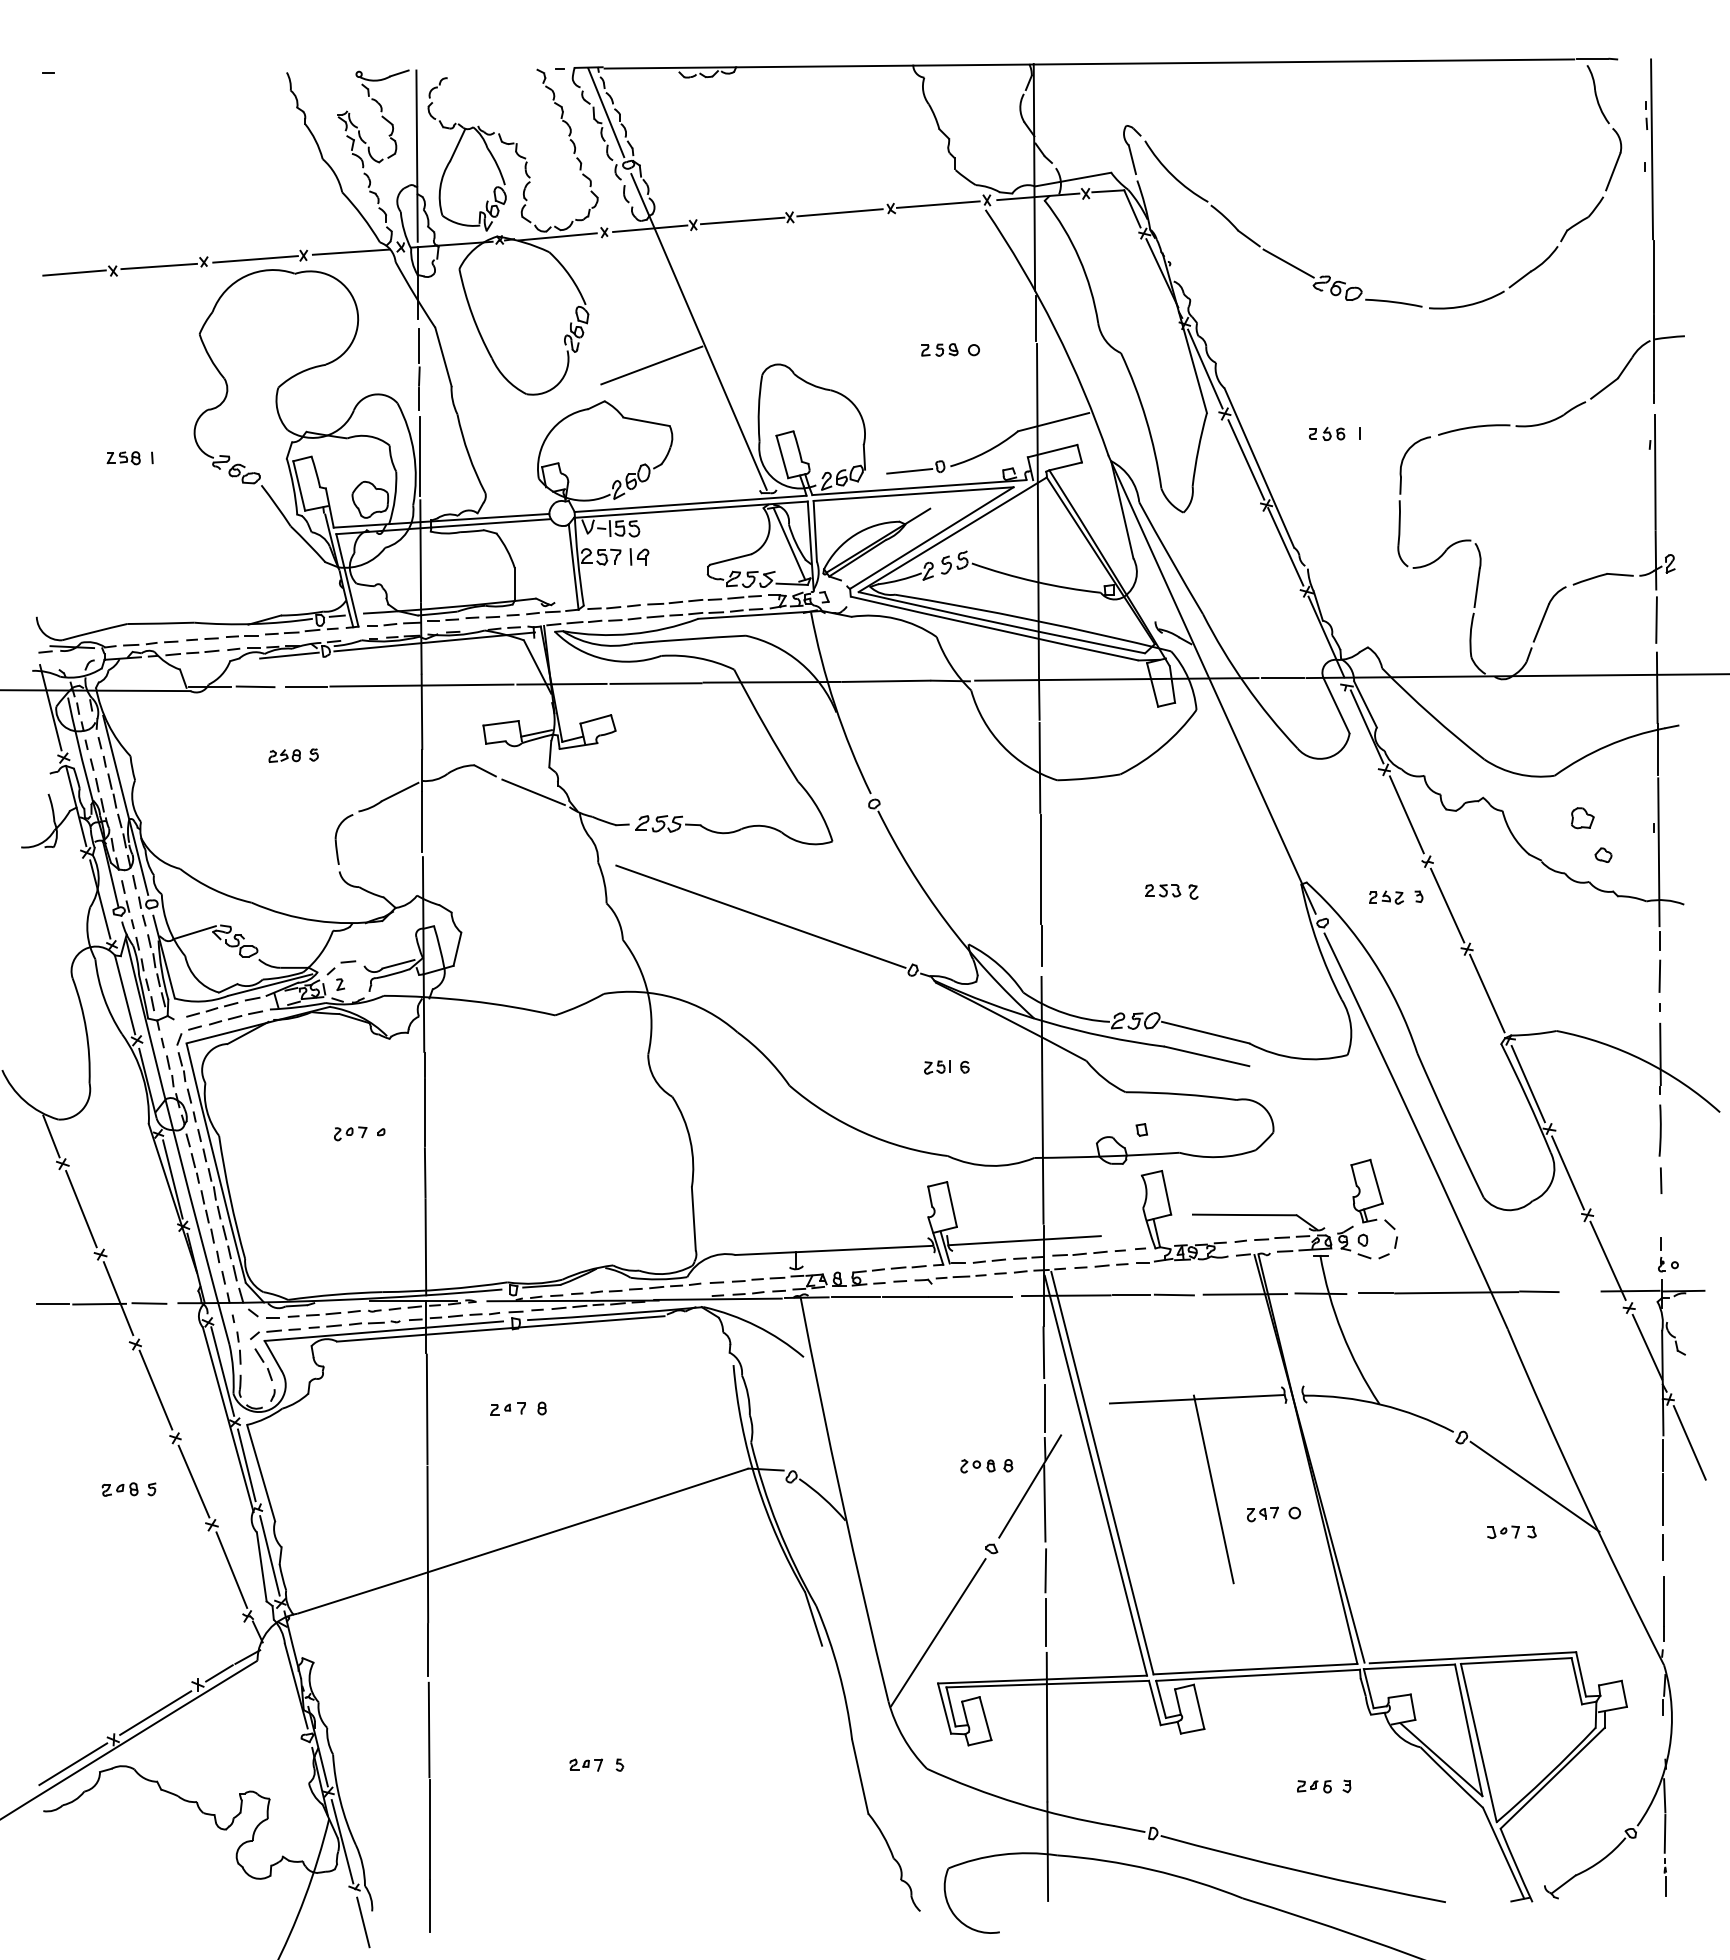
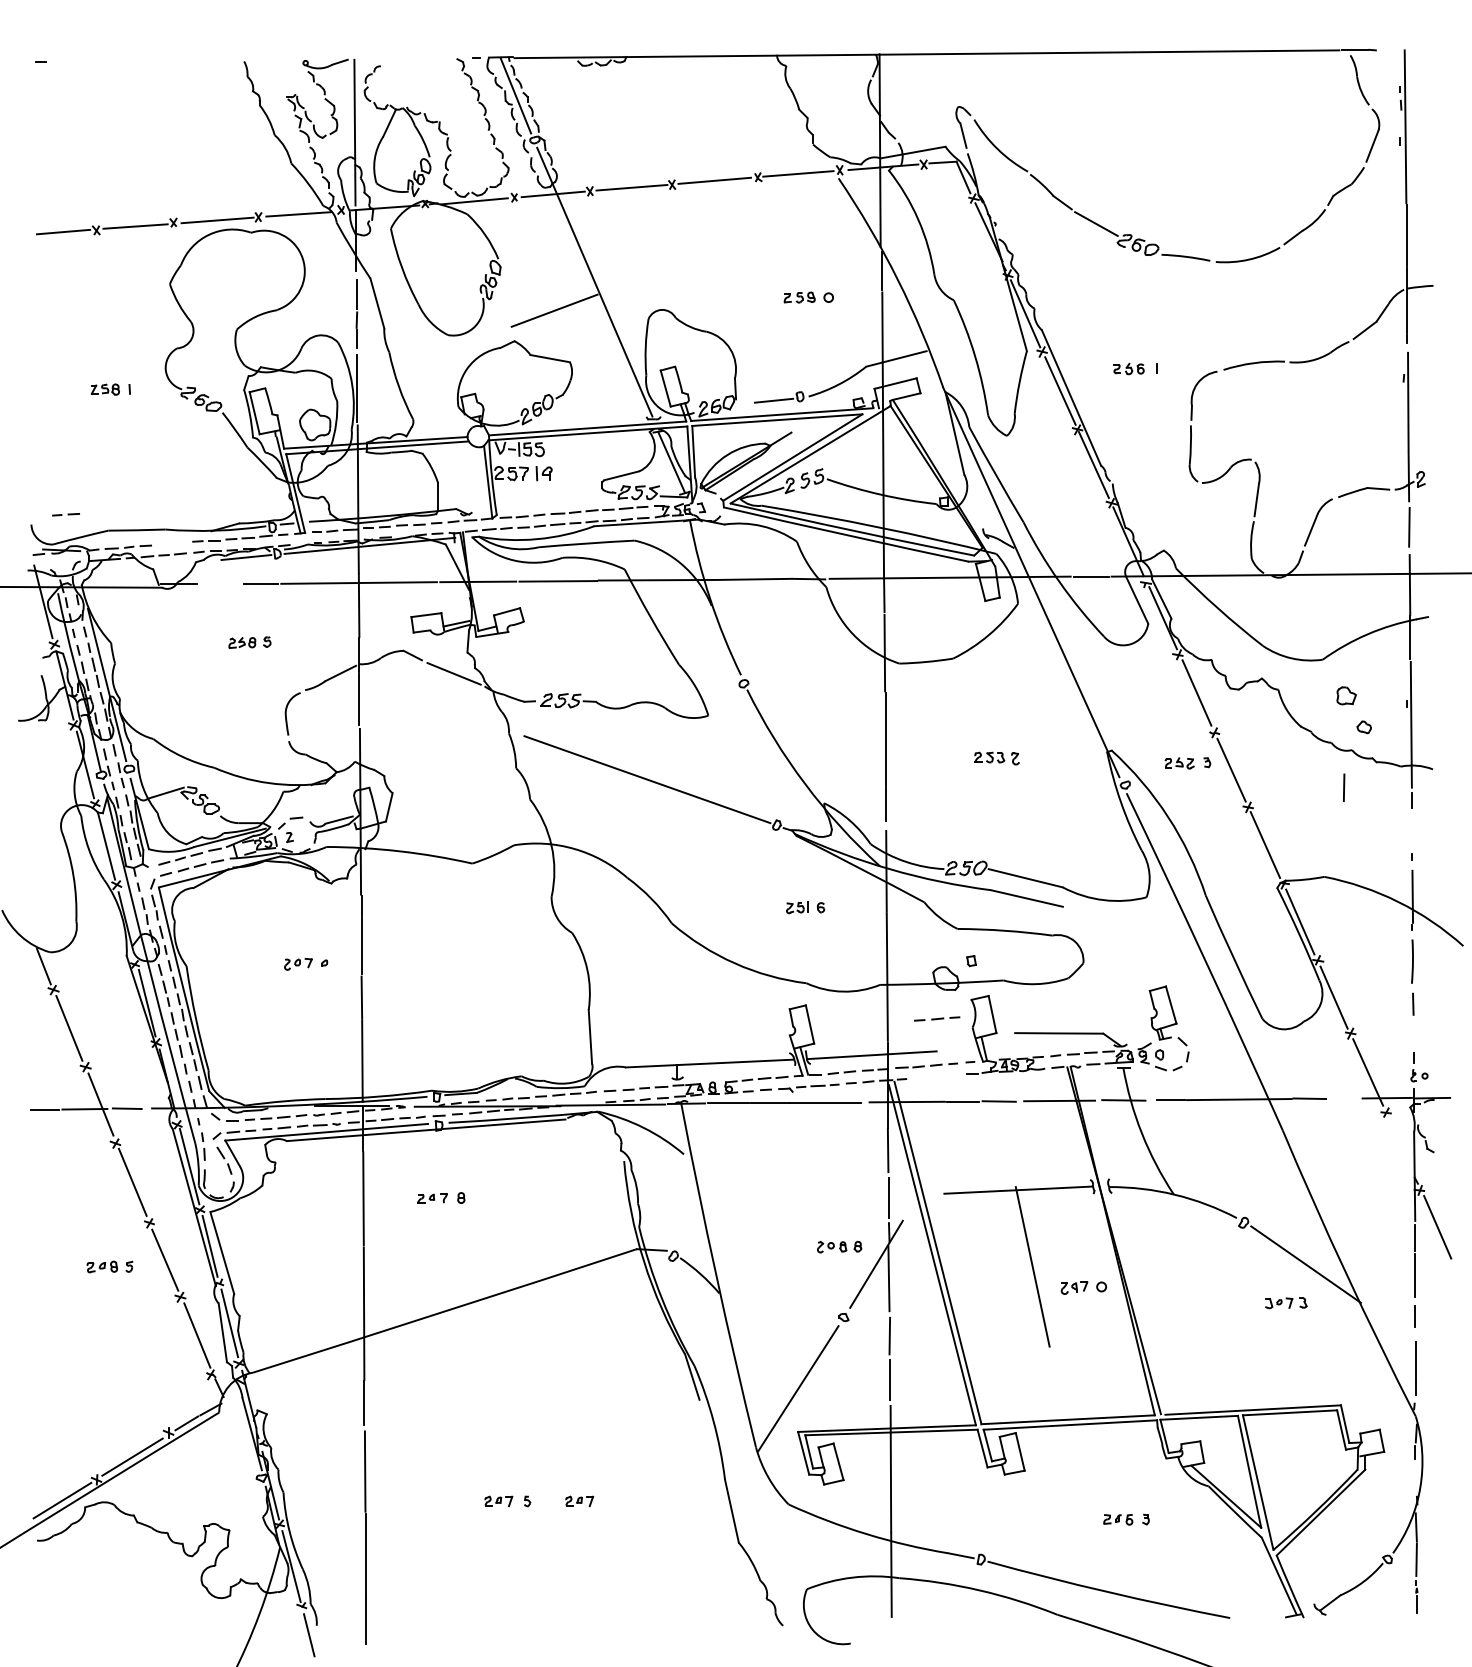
part: (202, 639) -> (66, 514), moved
line: (255, 686) -> (217, 583), removed
line: (1659, 975) -> (1343, 787), moved
part: (1101, 1265) -> (937, 1018), moved
line: (1647, 1346) -> (1401, 1145), removed
part: (680, 1764) -> (579, 1500), added

